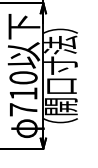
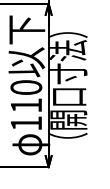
text: (23, 109) -> (26, 123), 710 -> 110

